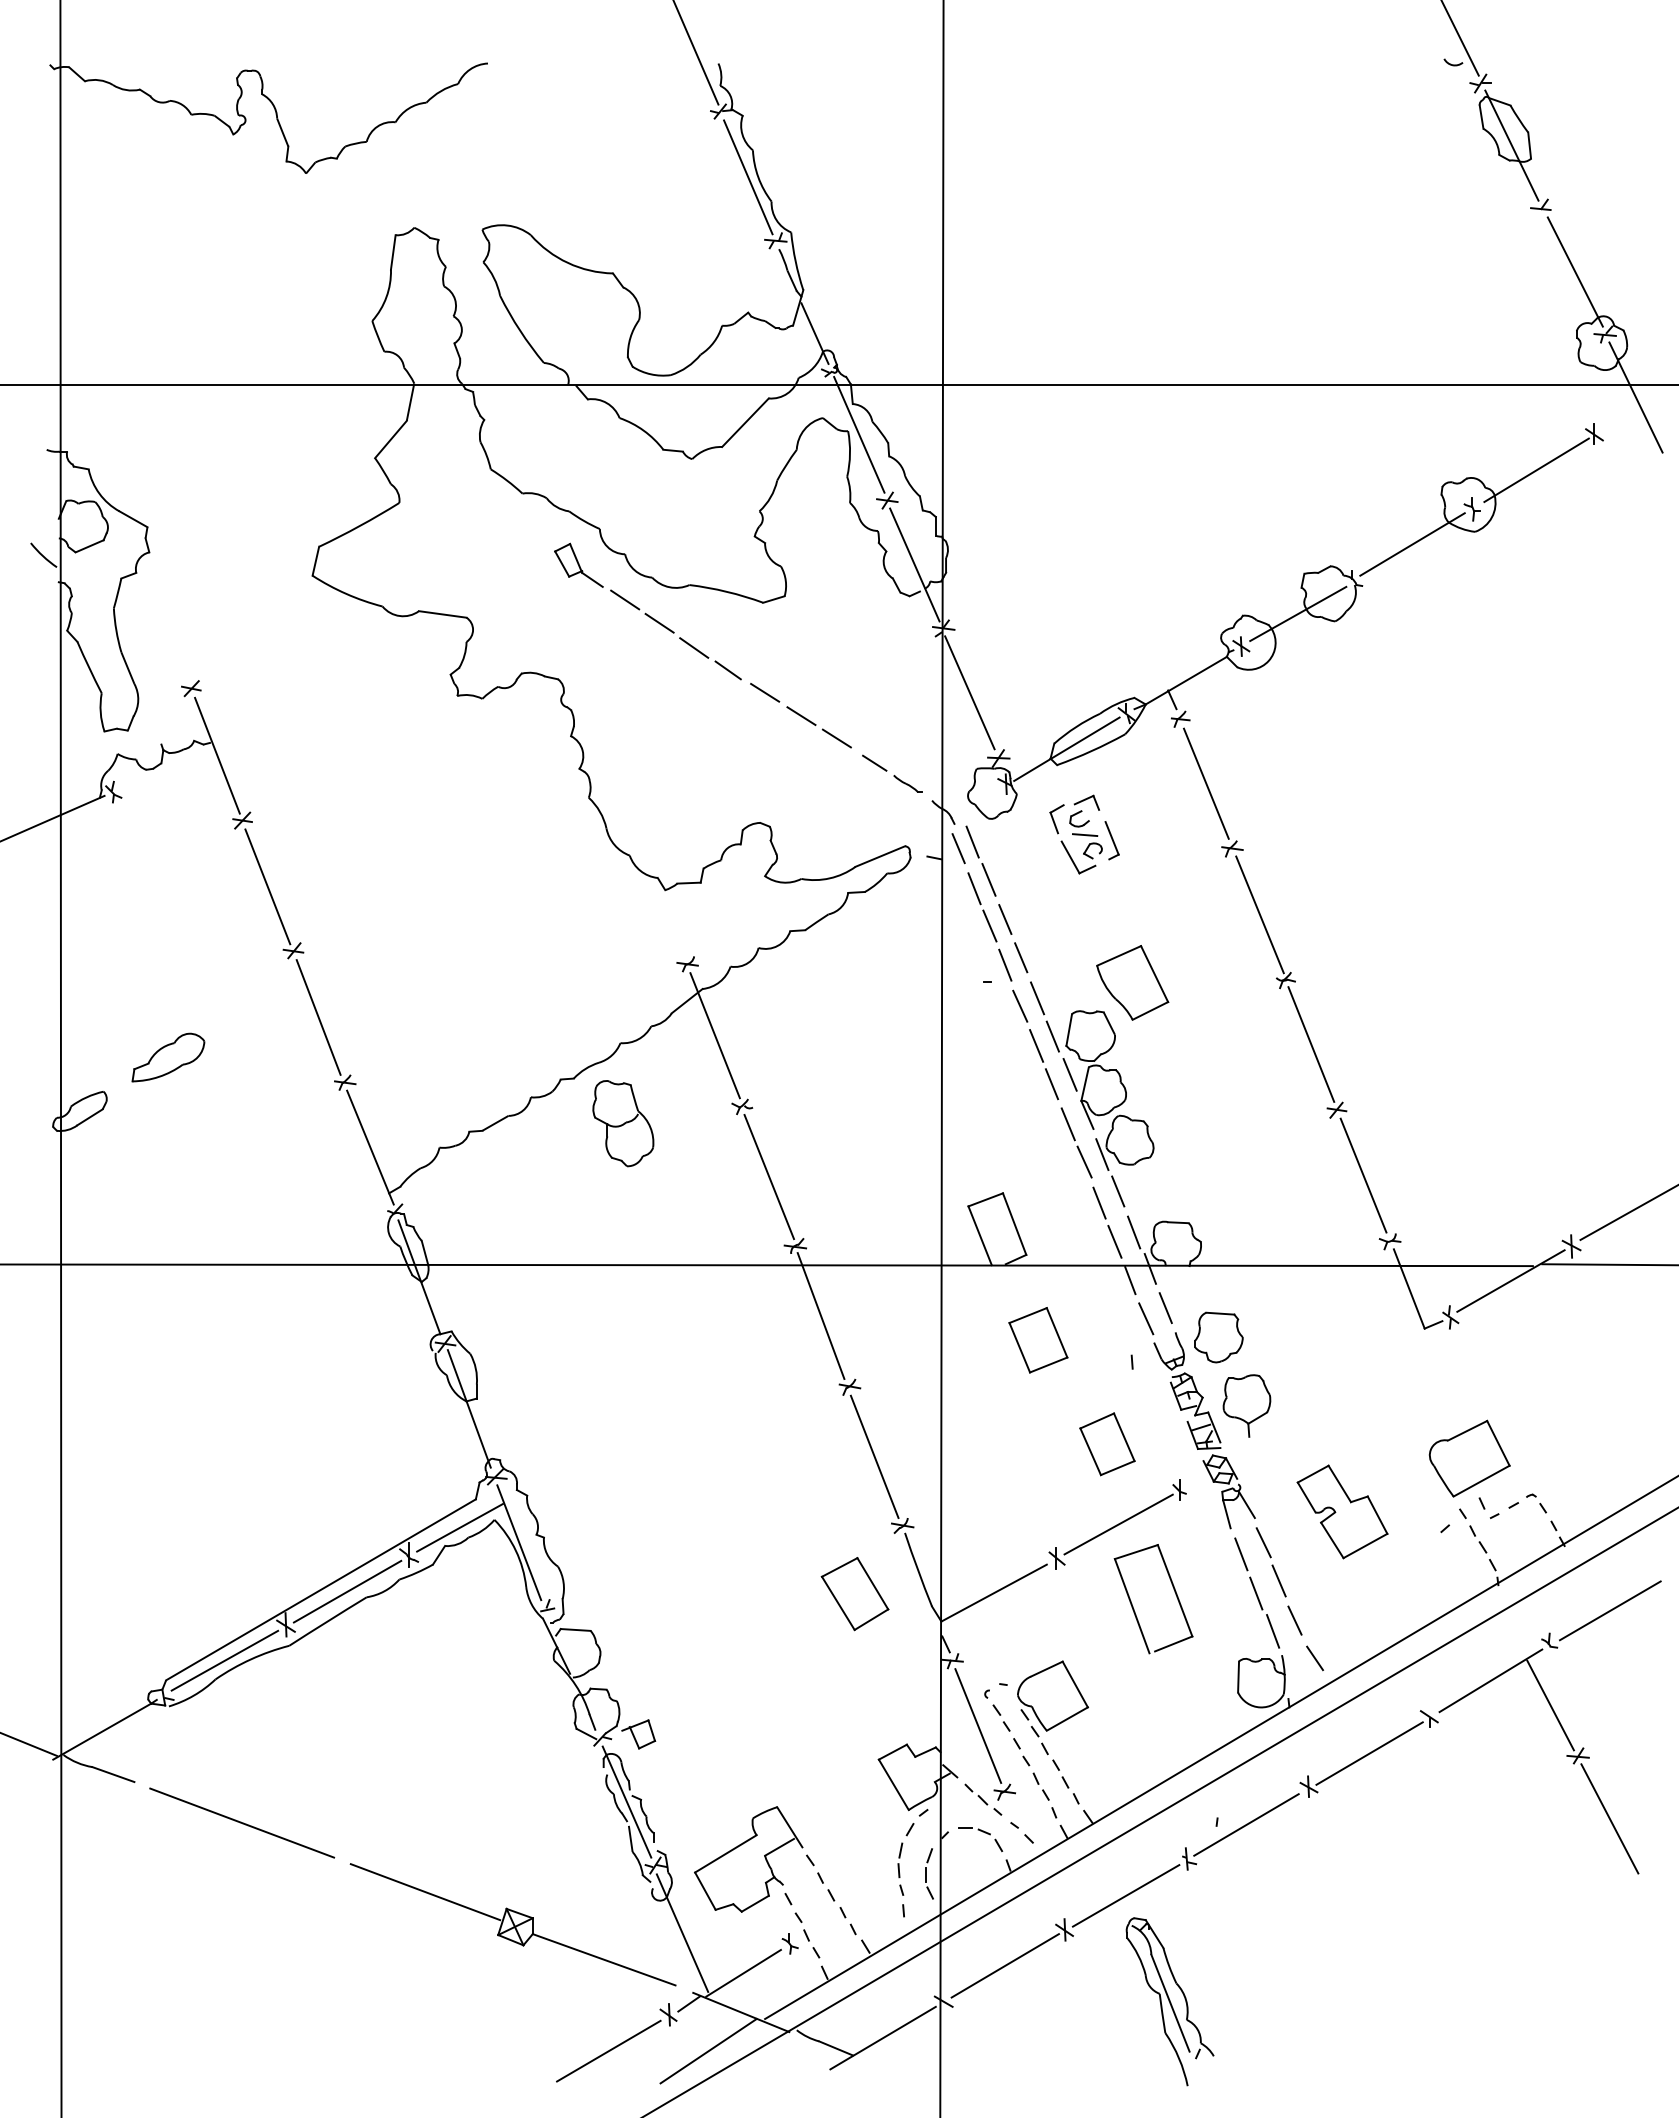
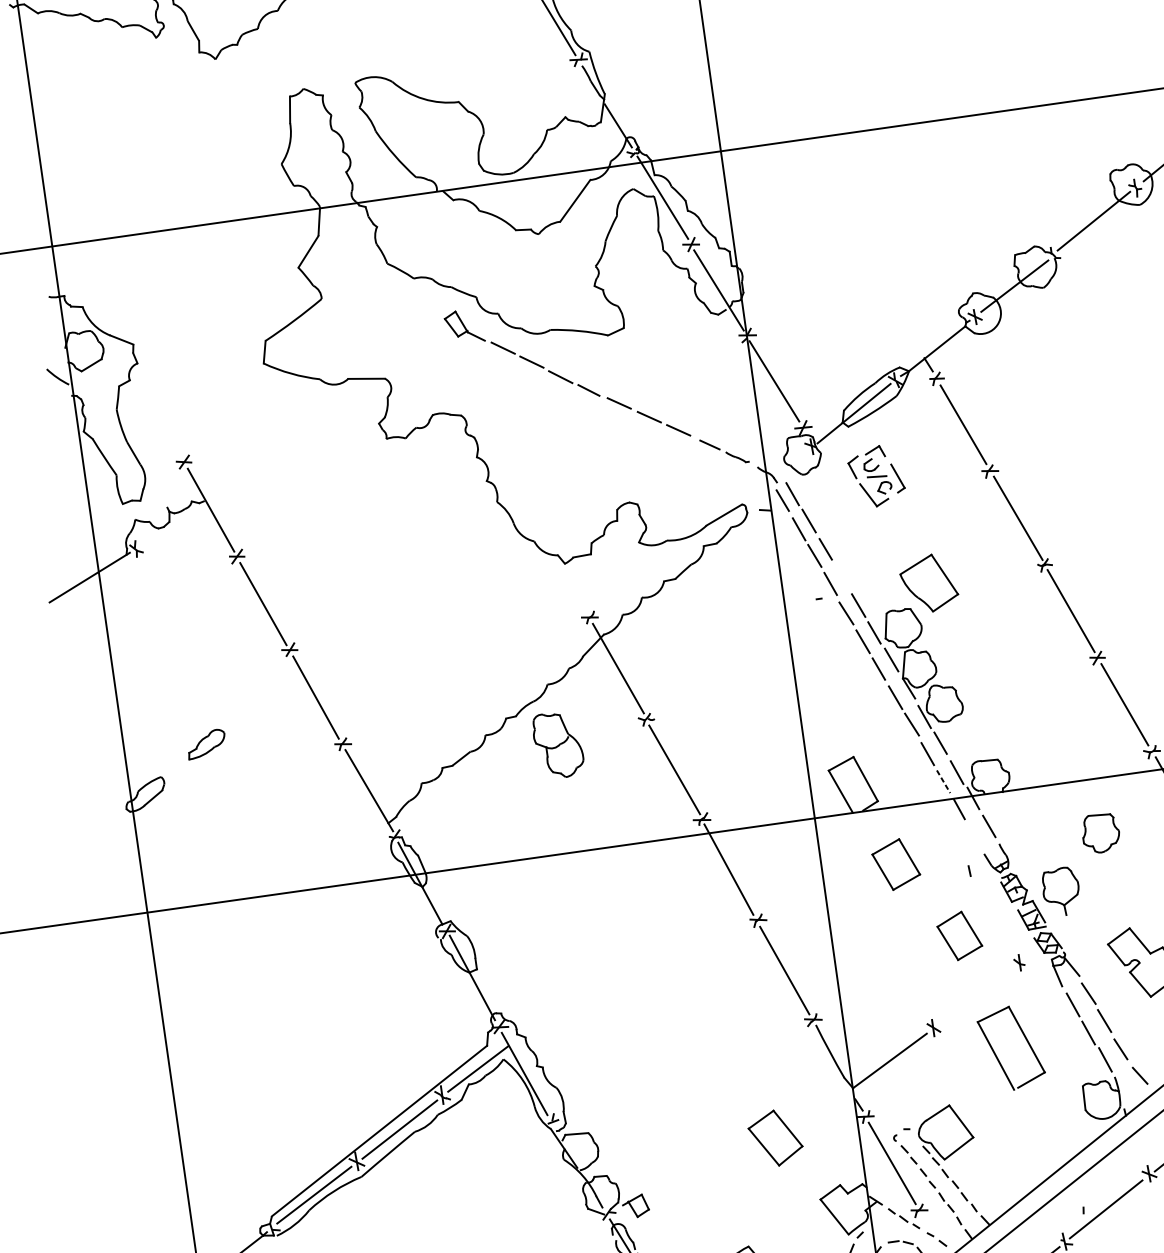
line: (1021, 957) -> (842, 576), removed
part: (168, 1057) -> (206, 744), size x0.7
line: (1115, 1242) -> (944, 782), solid -> dashed
line: (1146, 1318) -> (975, 836), removed
part: (1218, 1337) -> (1100, 833), moved
line: (1118, 1524) -> (976, 995), removed
part: (854, 1594) -> (775, 1138), moved

